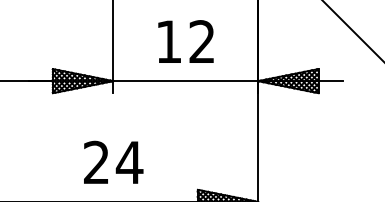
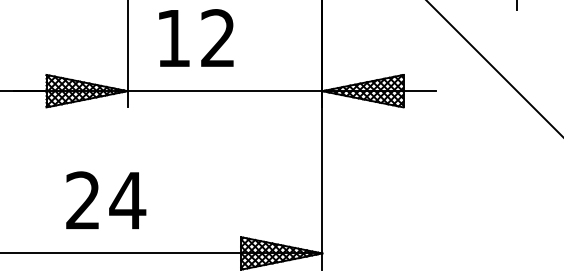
text: (186, 41) -> (196, 37), moved
text: (113, 161) -> (106, 199), moved

